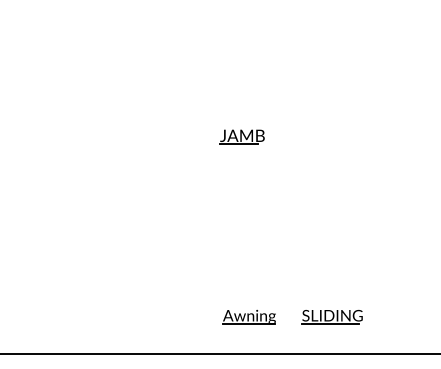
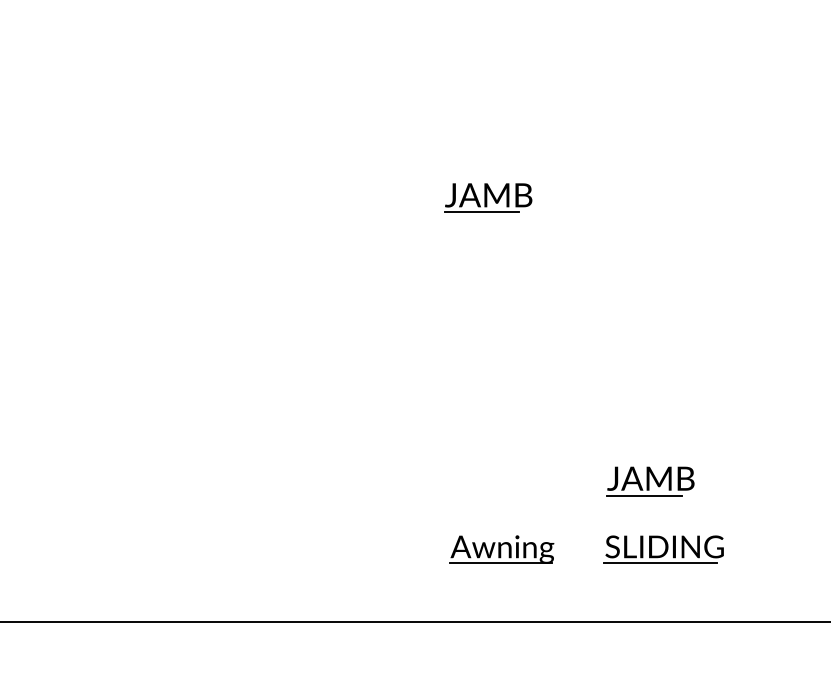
part: (324, 281) -> (648, 480), added

